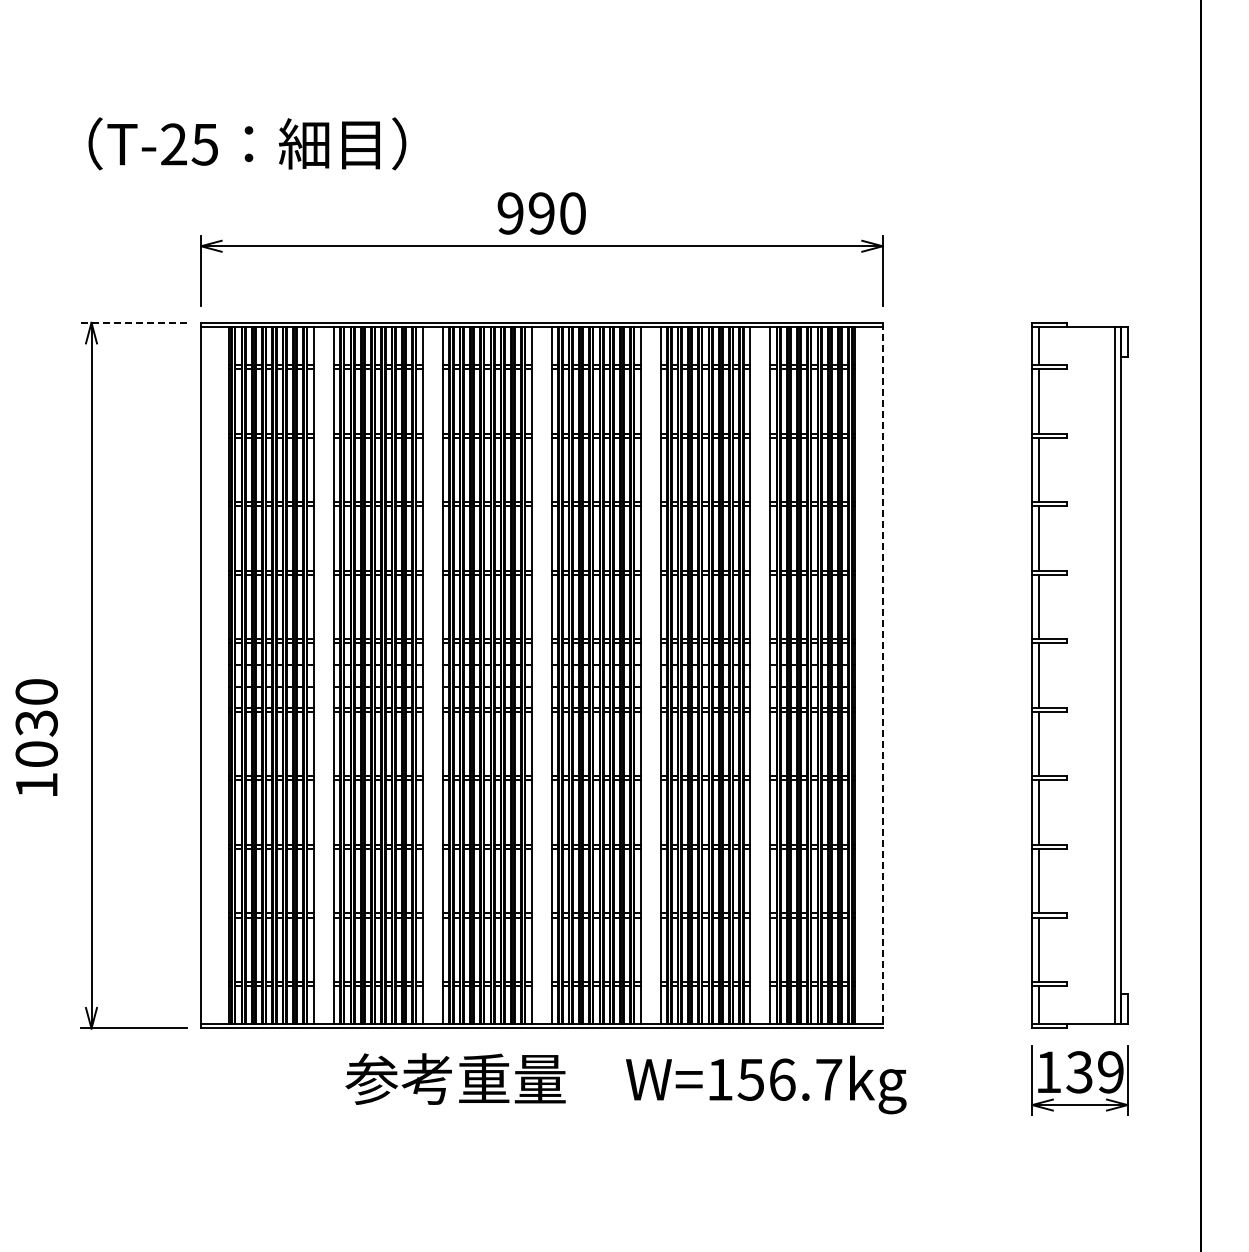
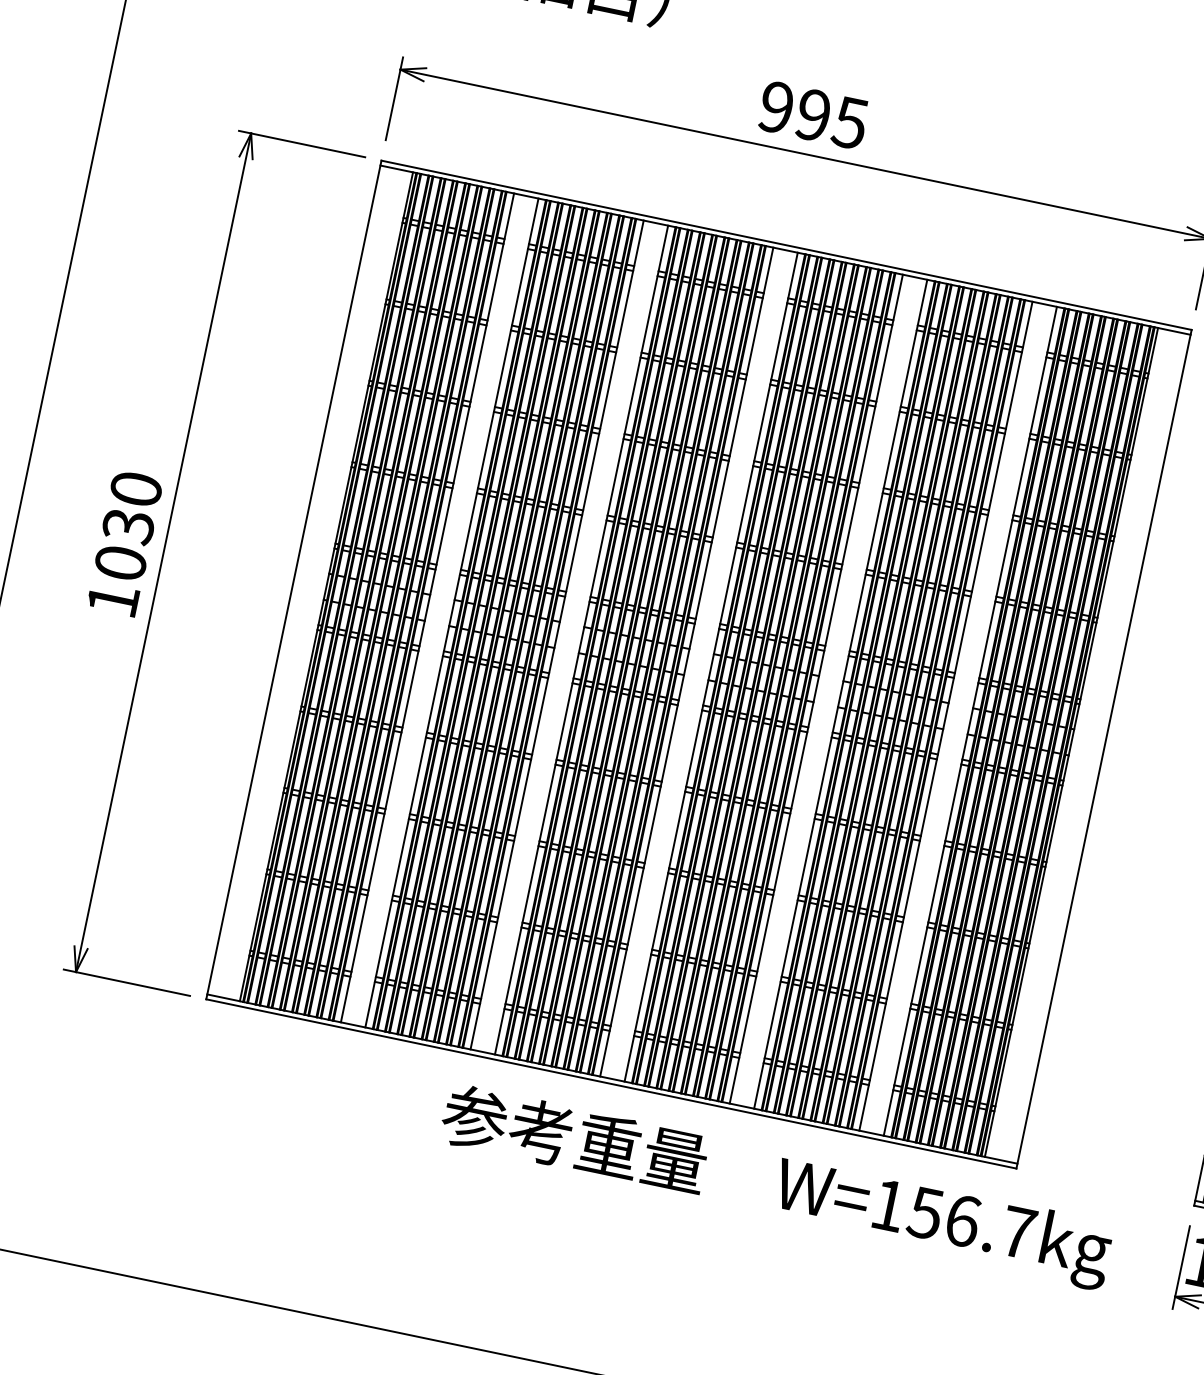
text: (572, 213) -> (850, 122), 990 -> 995
line: (133, 322) -> (301, 143), dashed -> solid
line: (882, 675) -> (1103, 748), dashed -> solid
text: (36, 737) -> (124, 543), moved
text: (625, 1083) -> (775, 1186), moved

